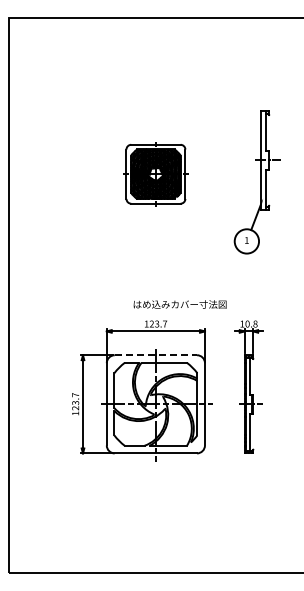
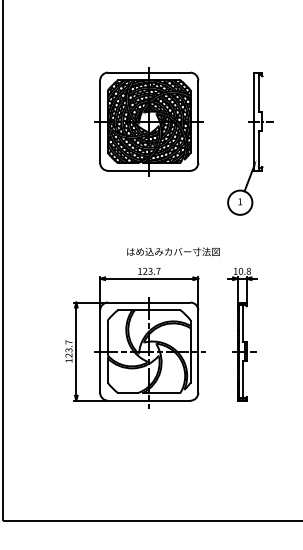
part: (155, 173) -> (148, 120), size x1.67
part: (256, 182) -> (249, 143), moved
line: (156, 355) -> (149, 302), dashed -> solid

